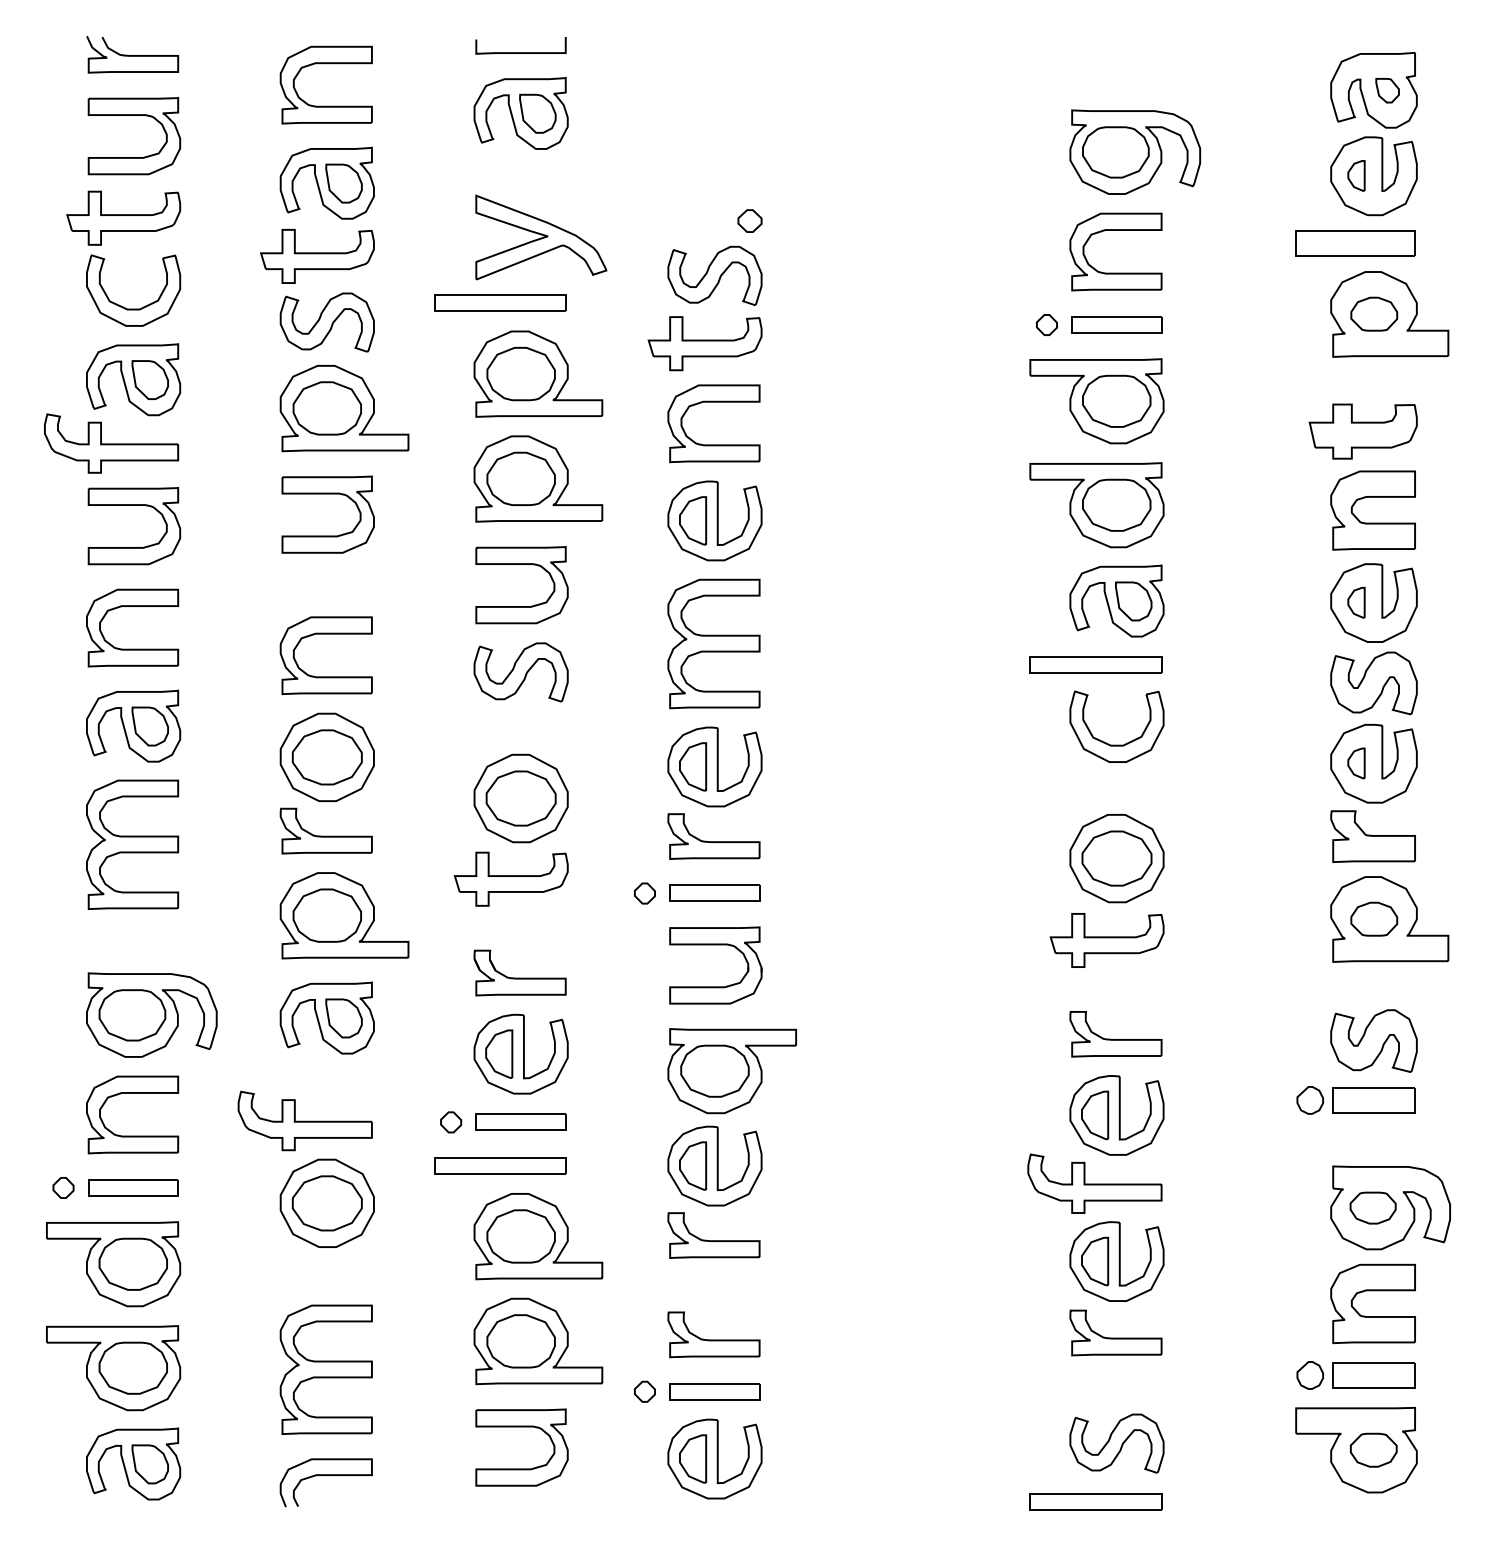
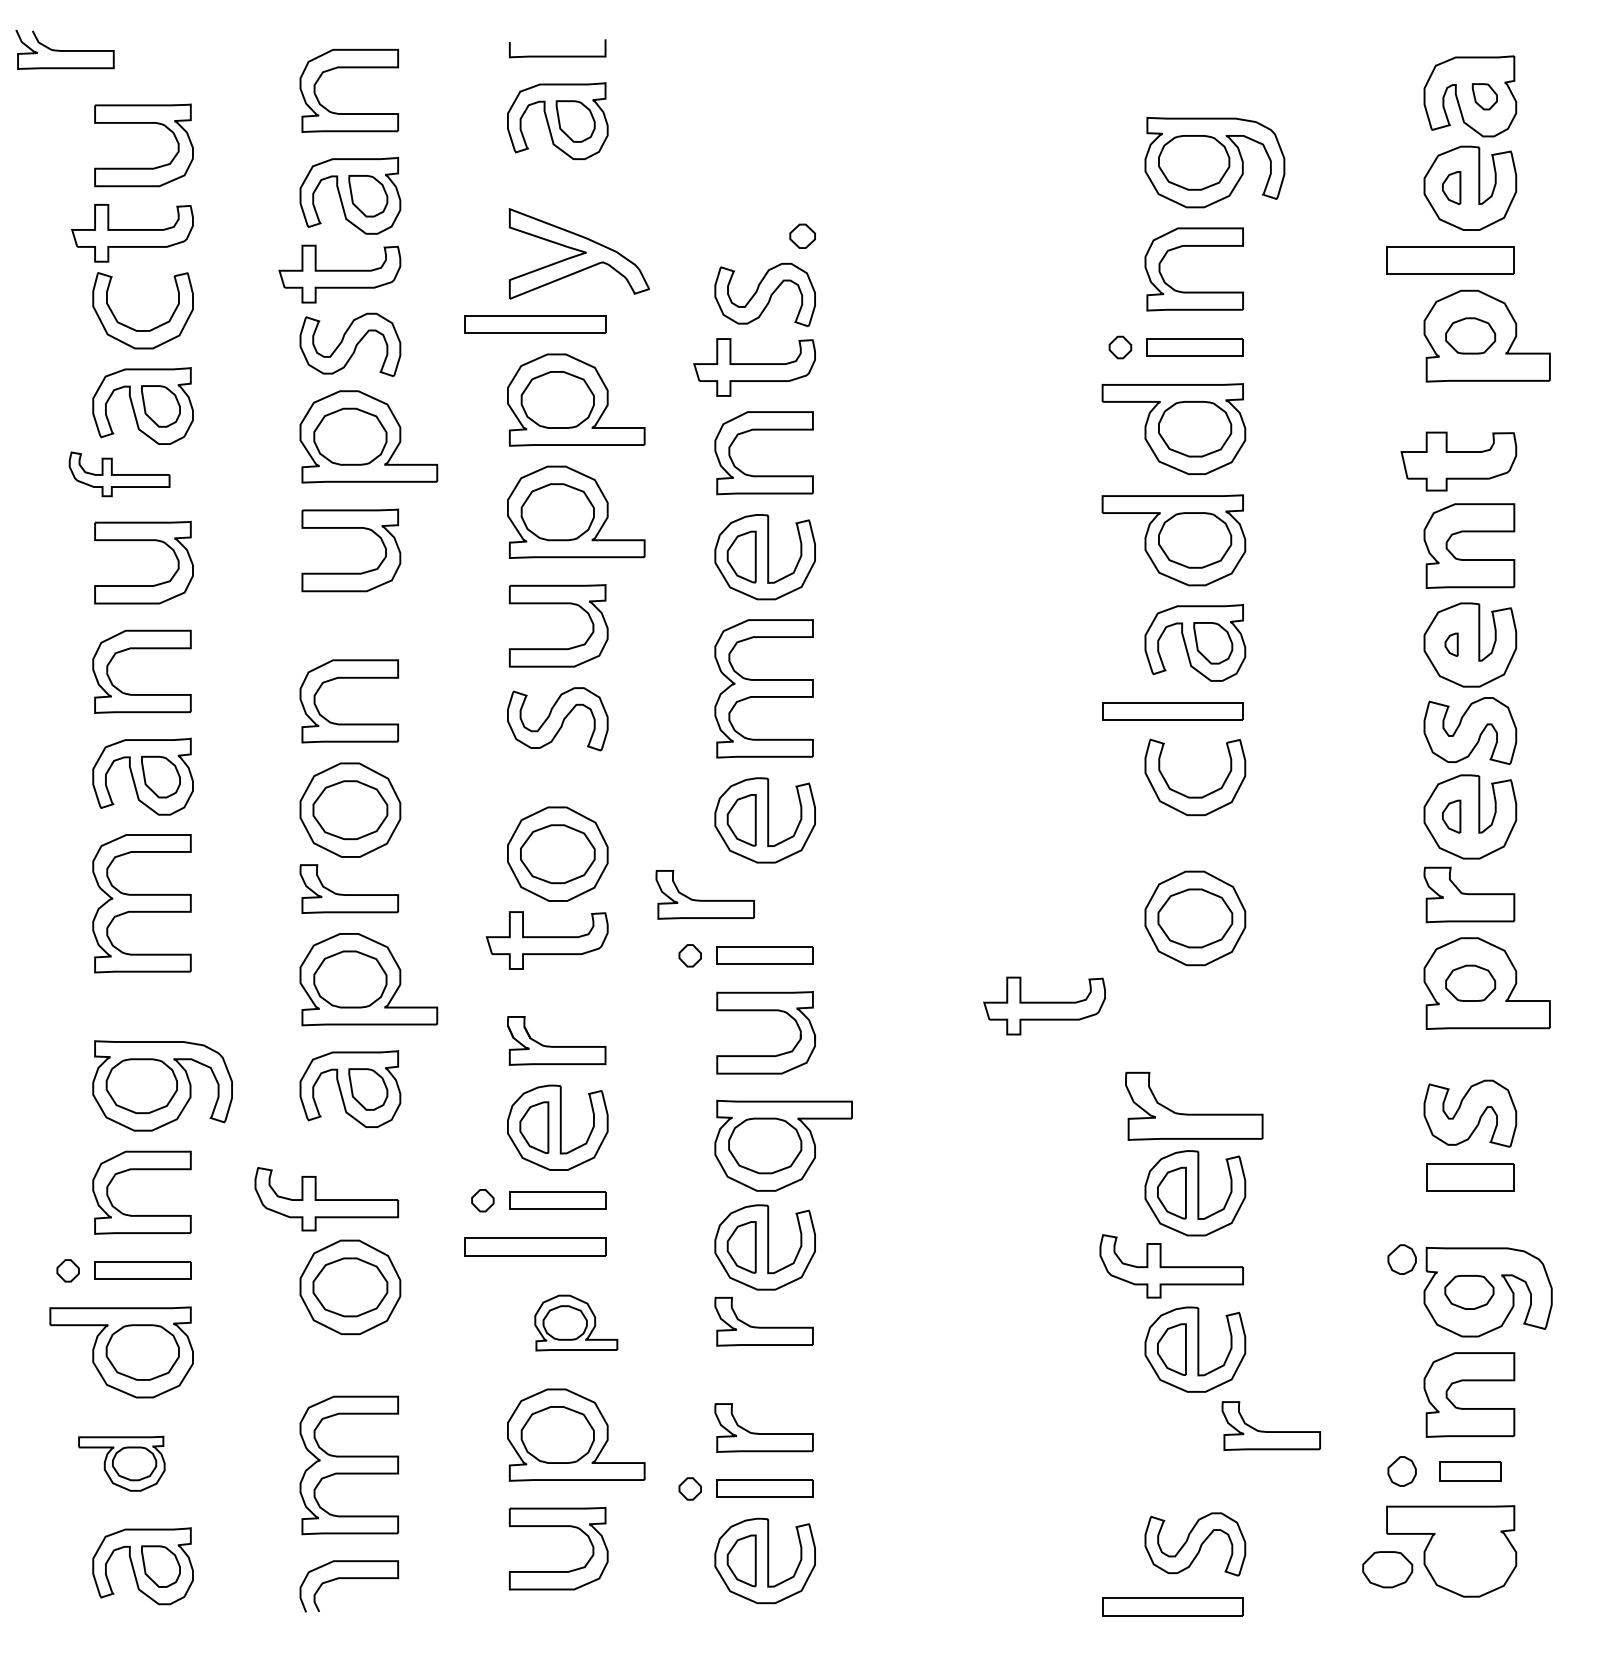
curve: (132, 55) -> (64, 50), moved
part: (111, 443) -> (119, 474), size x0.7
part: (1356, 602) -> (1451, 644), size x0.7
part: (713, 836) -> (704, 894), moved
part: (1106, 940) -> (1043, 1006), moved
part: (1115, 1034) -> (1193, 1106), size x1.4
part: (1309, 1100) -> (1401, 1259), moved
part: (538, 1236) -> (576, 1322), size x0.6
part: (1115, 1332) -> (1270, 1425), moved
part: (113, 1368) -> (121, 1464), size x0.6
part: (1373, 1375) -> (1469, 1471), size x0.7
part: (1373, 1449) -> (1387, 1568), moved

